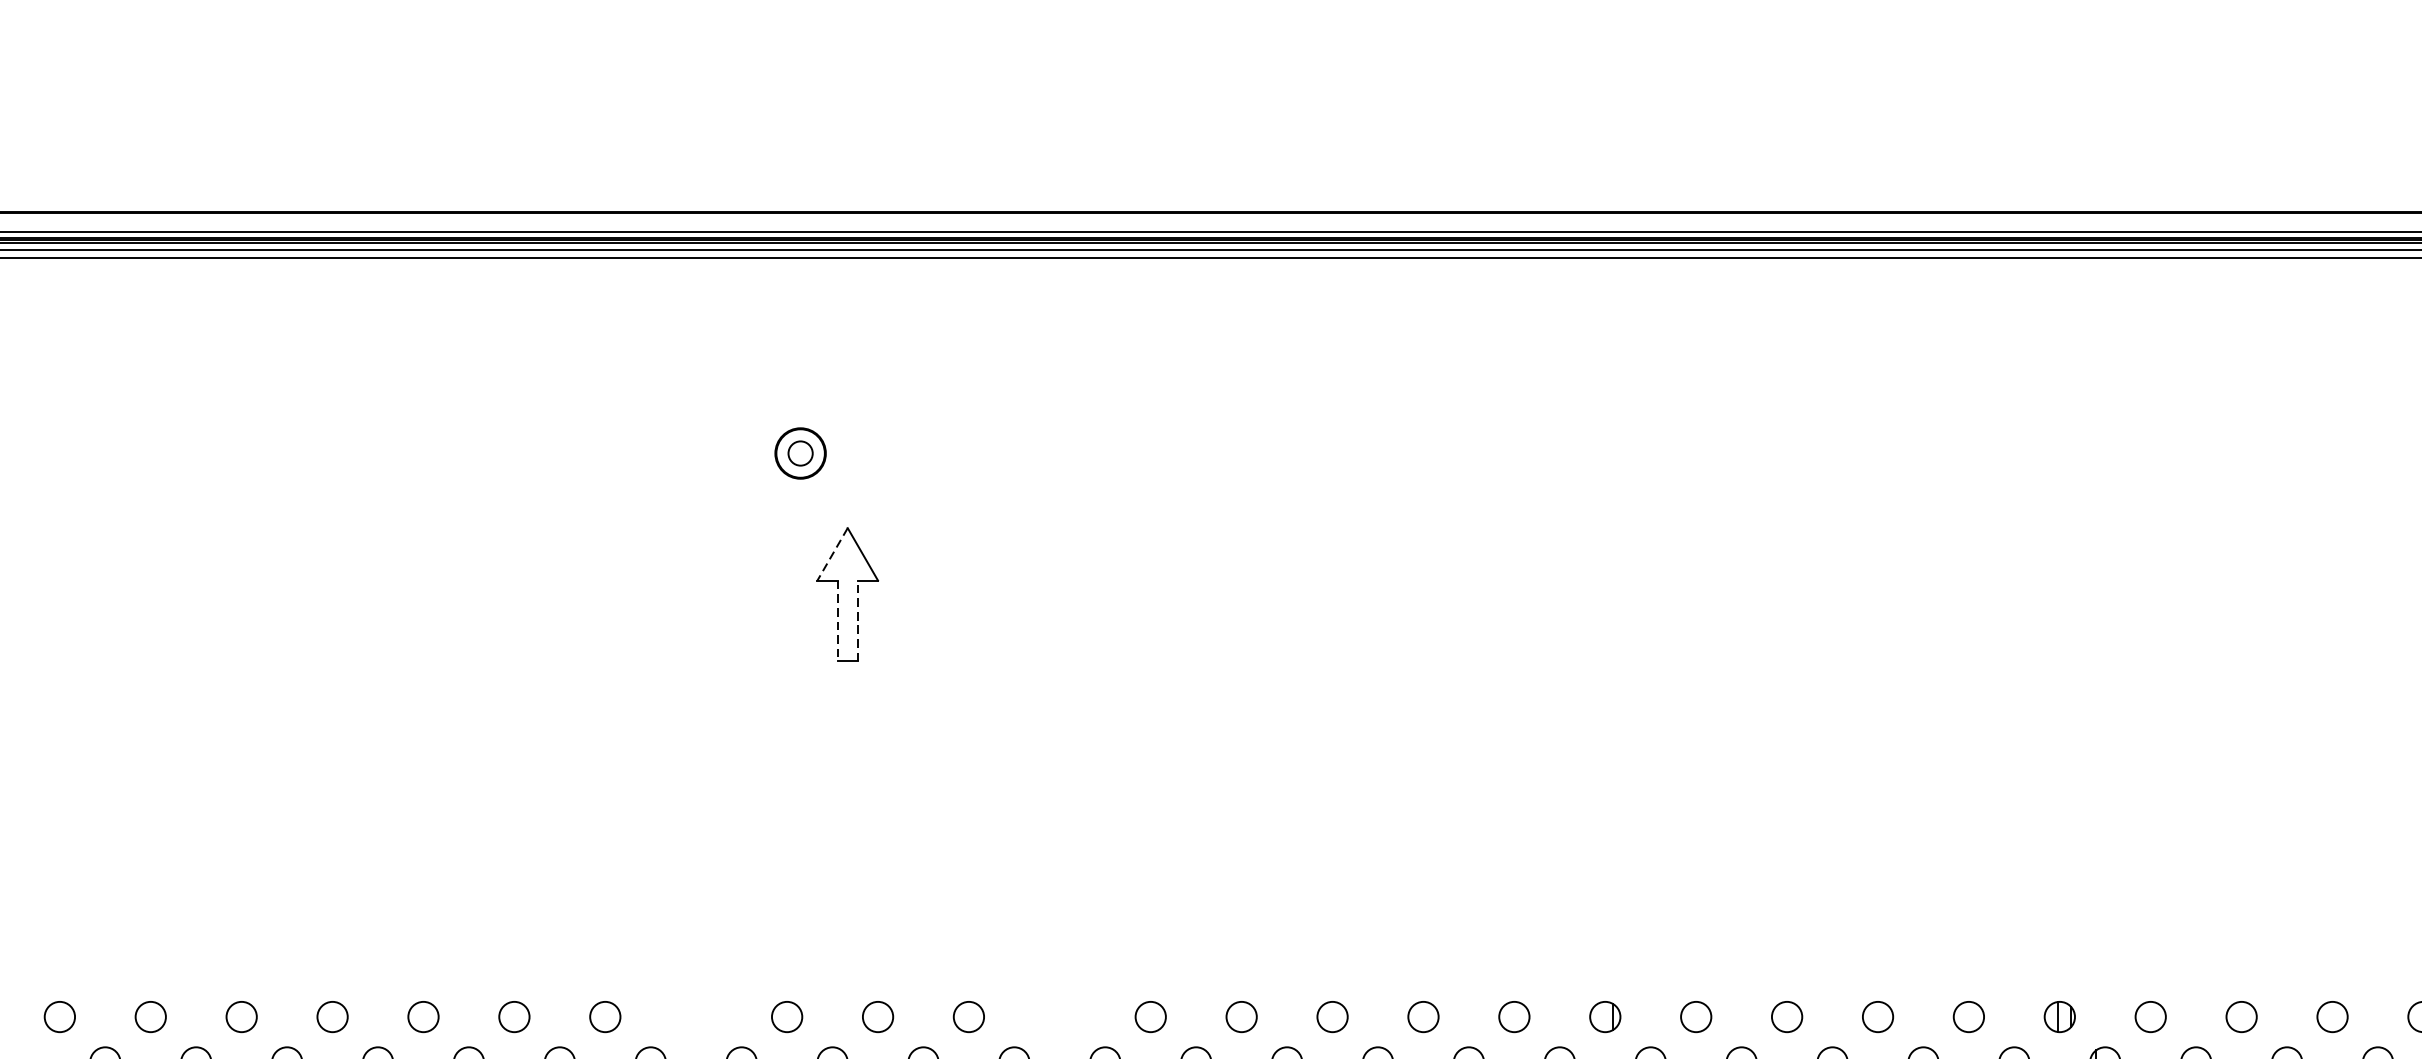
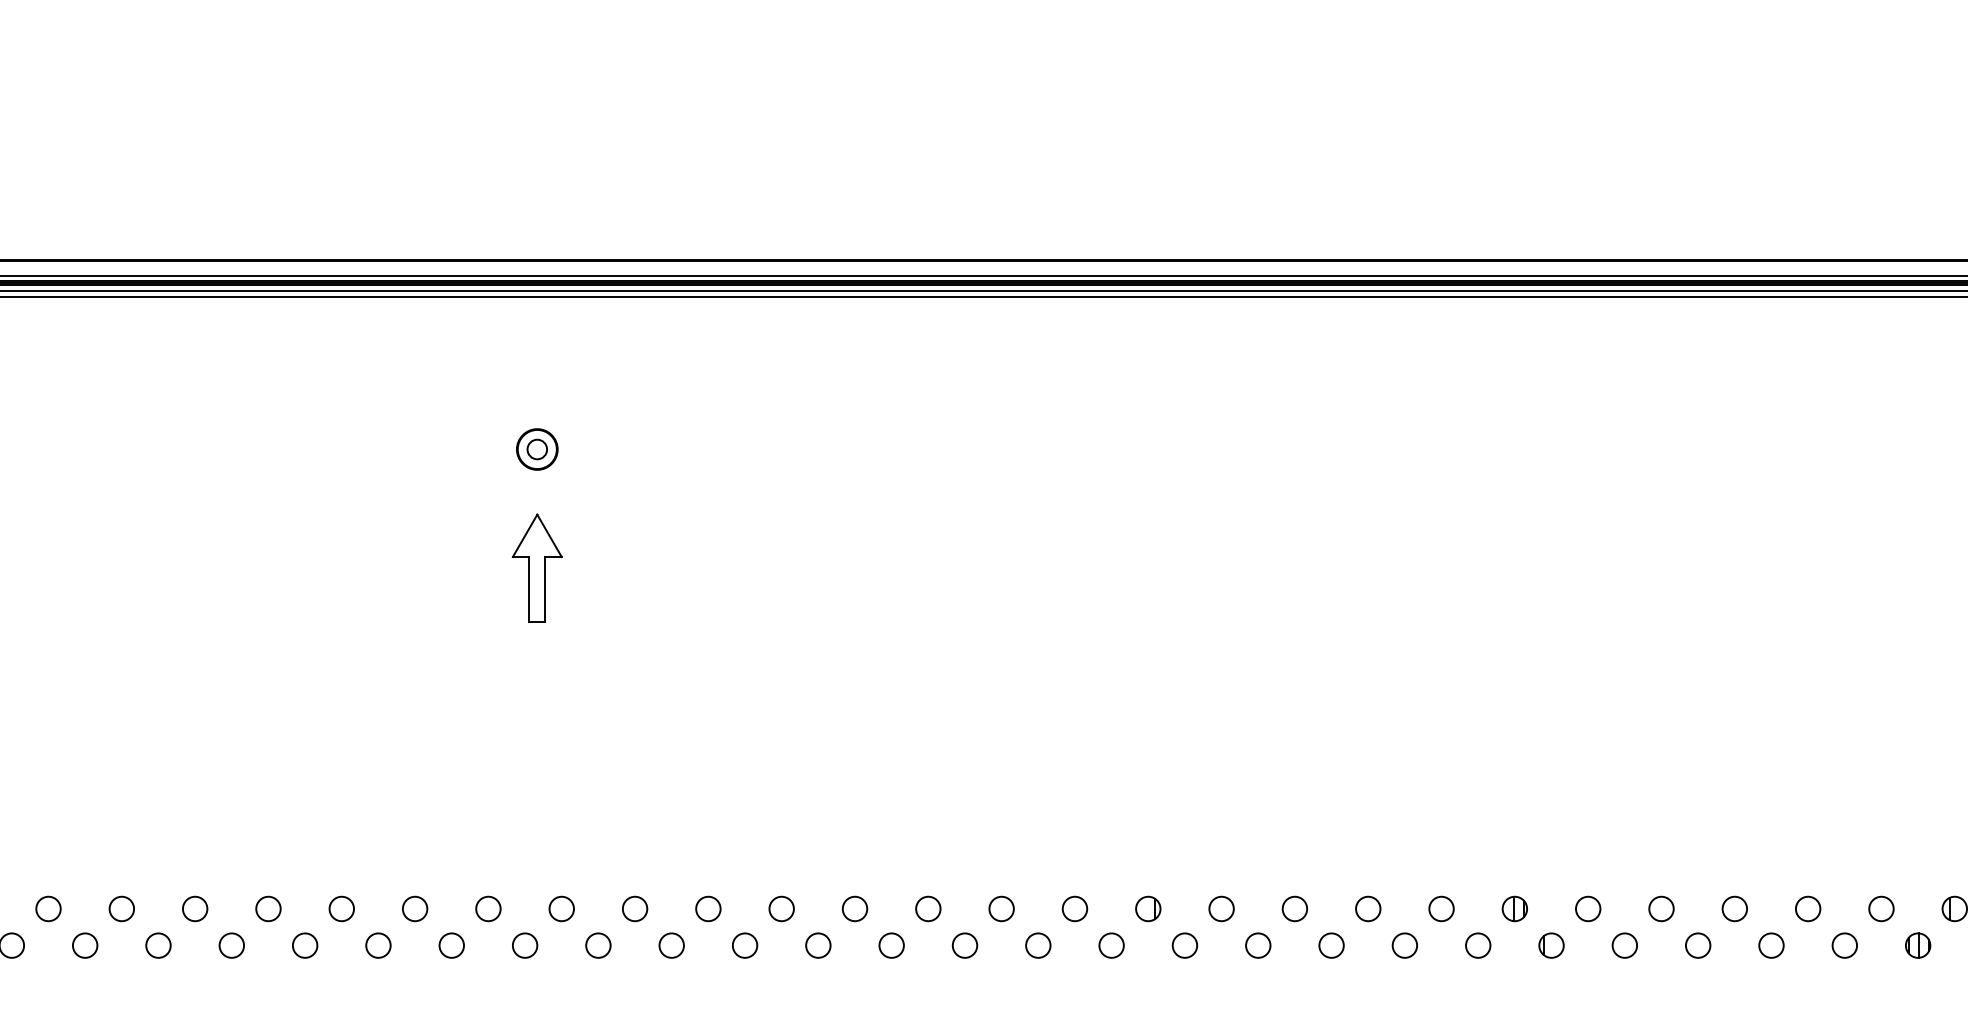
part: (800, 453) -> (537, 449), moved
line: (831, 555) -> (524, 536), dashed -> solid
line: (838, 620) -> (529, 589), dashed -> solid
line: (857, 620) -> (545, 589), dashed -> solid
circle: (696, 1016) -> (415, 908), added
circle: (1059, 1016) -> (708, 908), added

